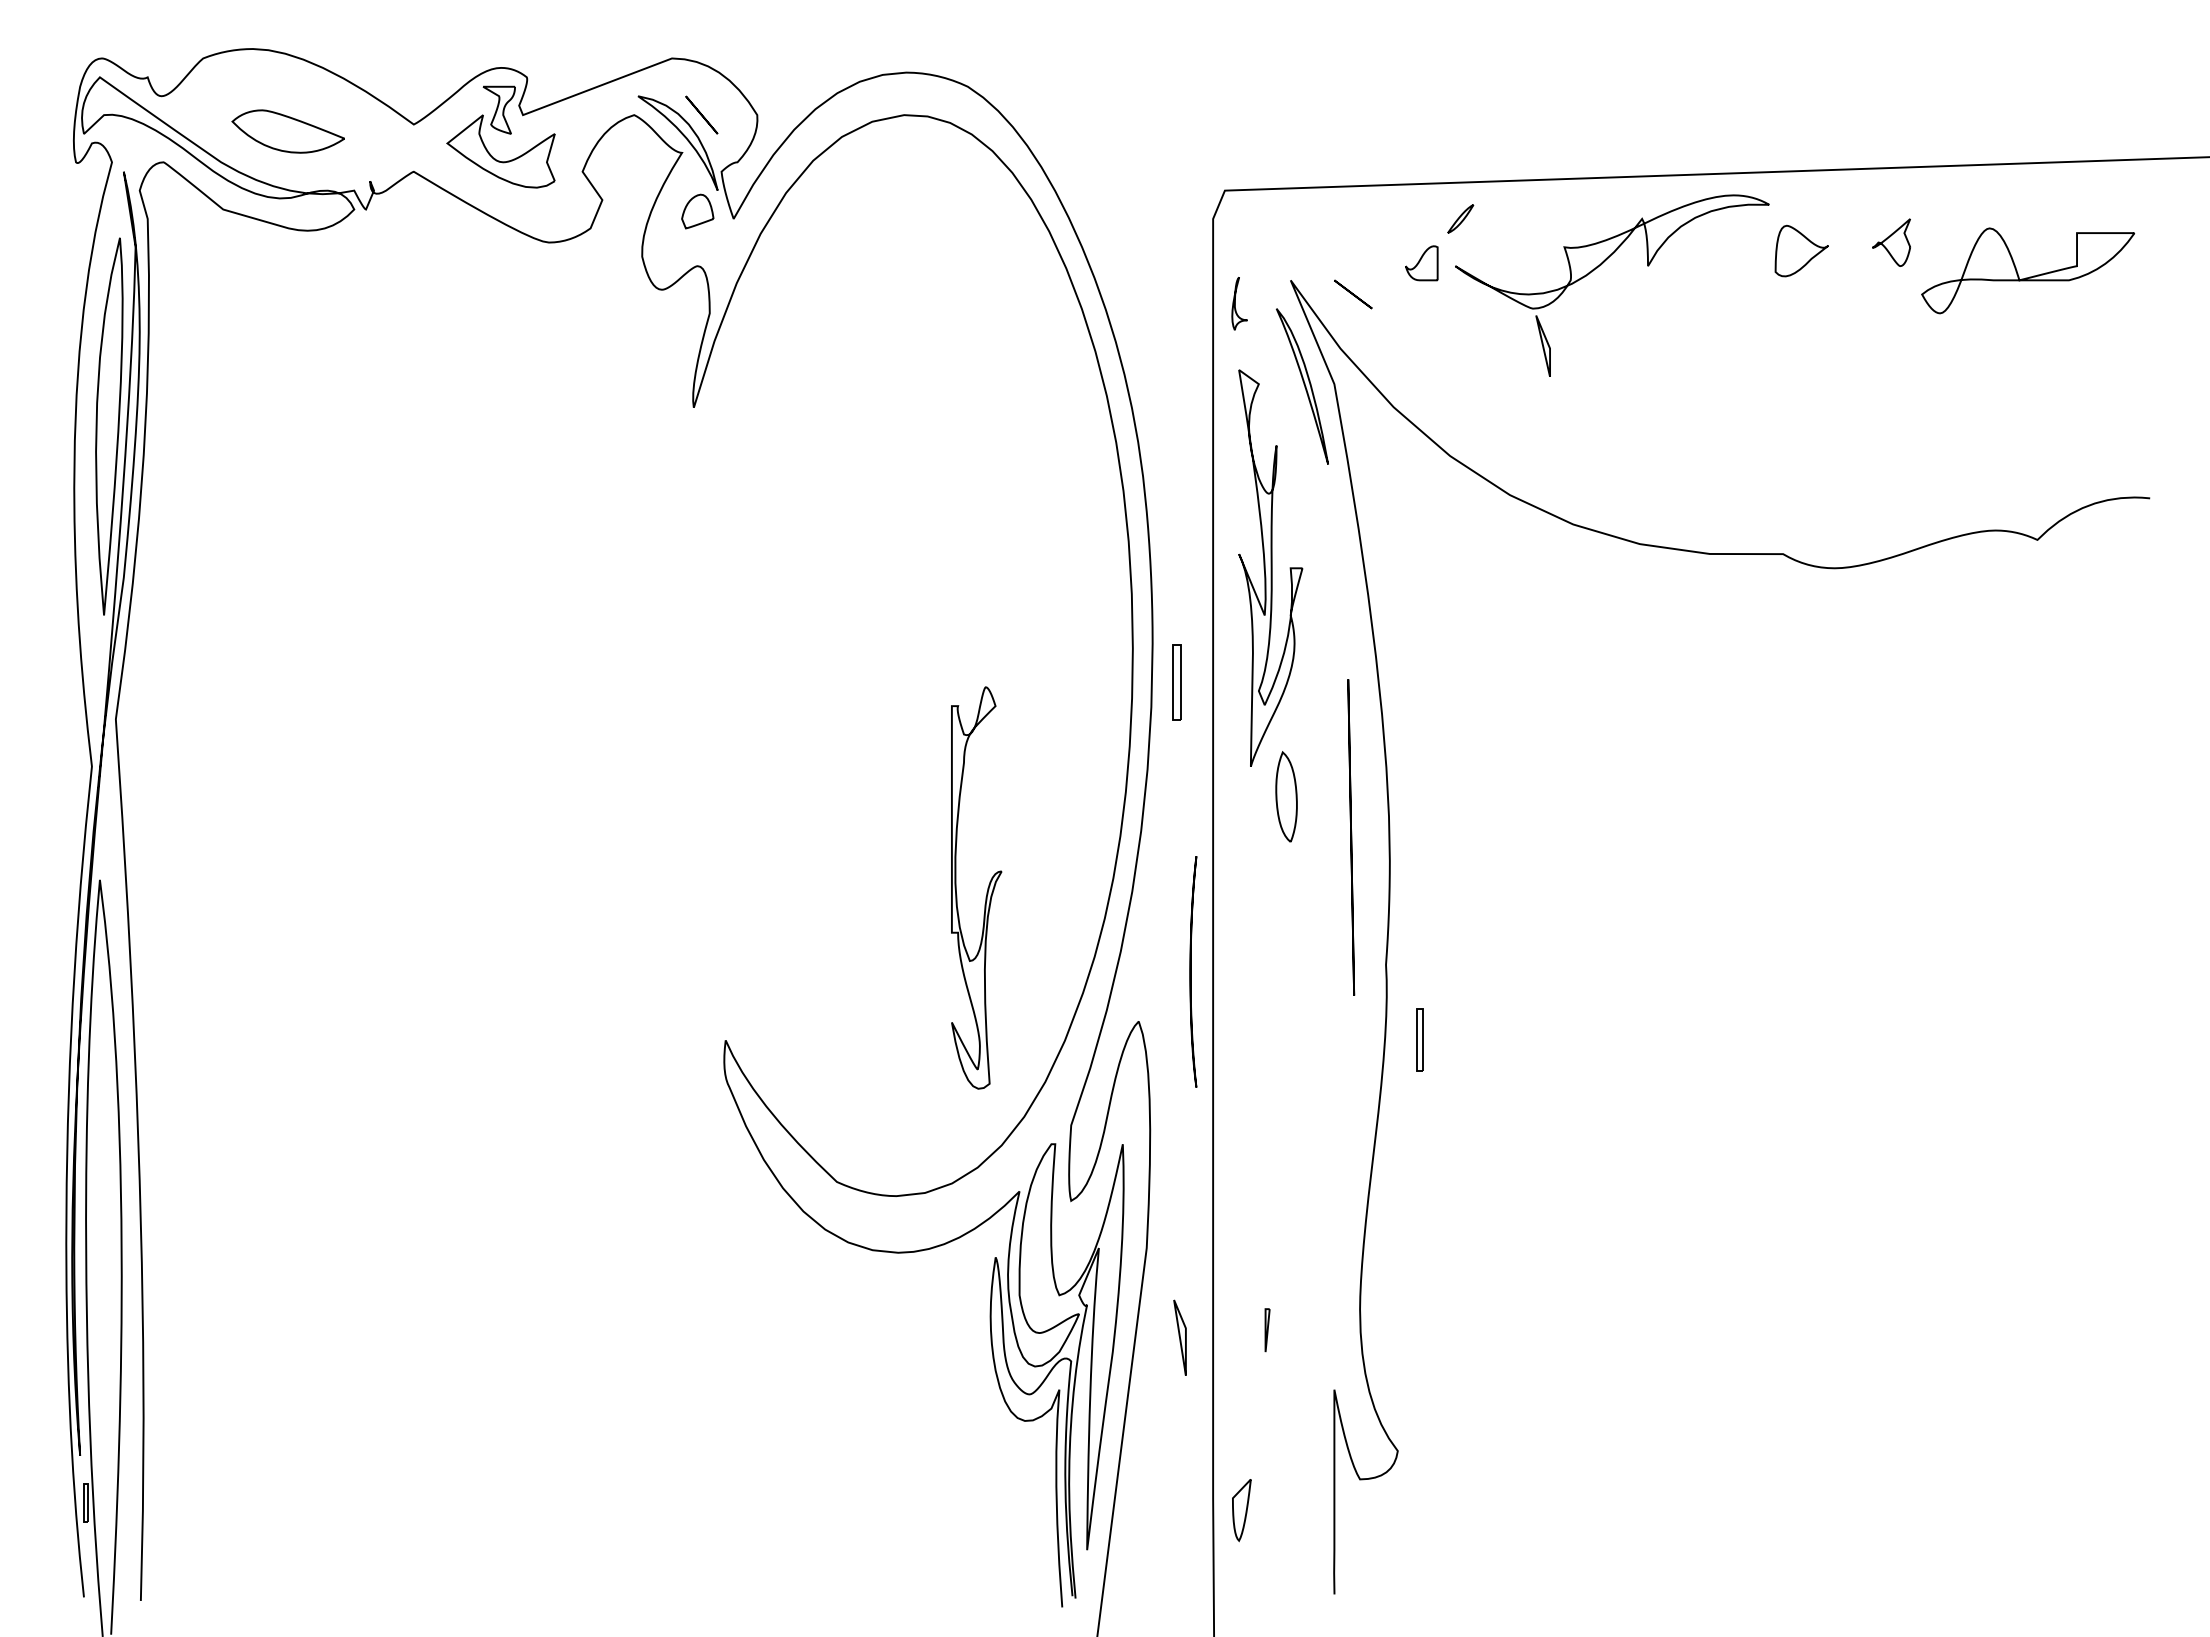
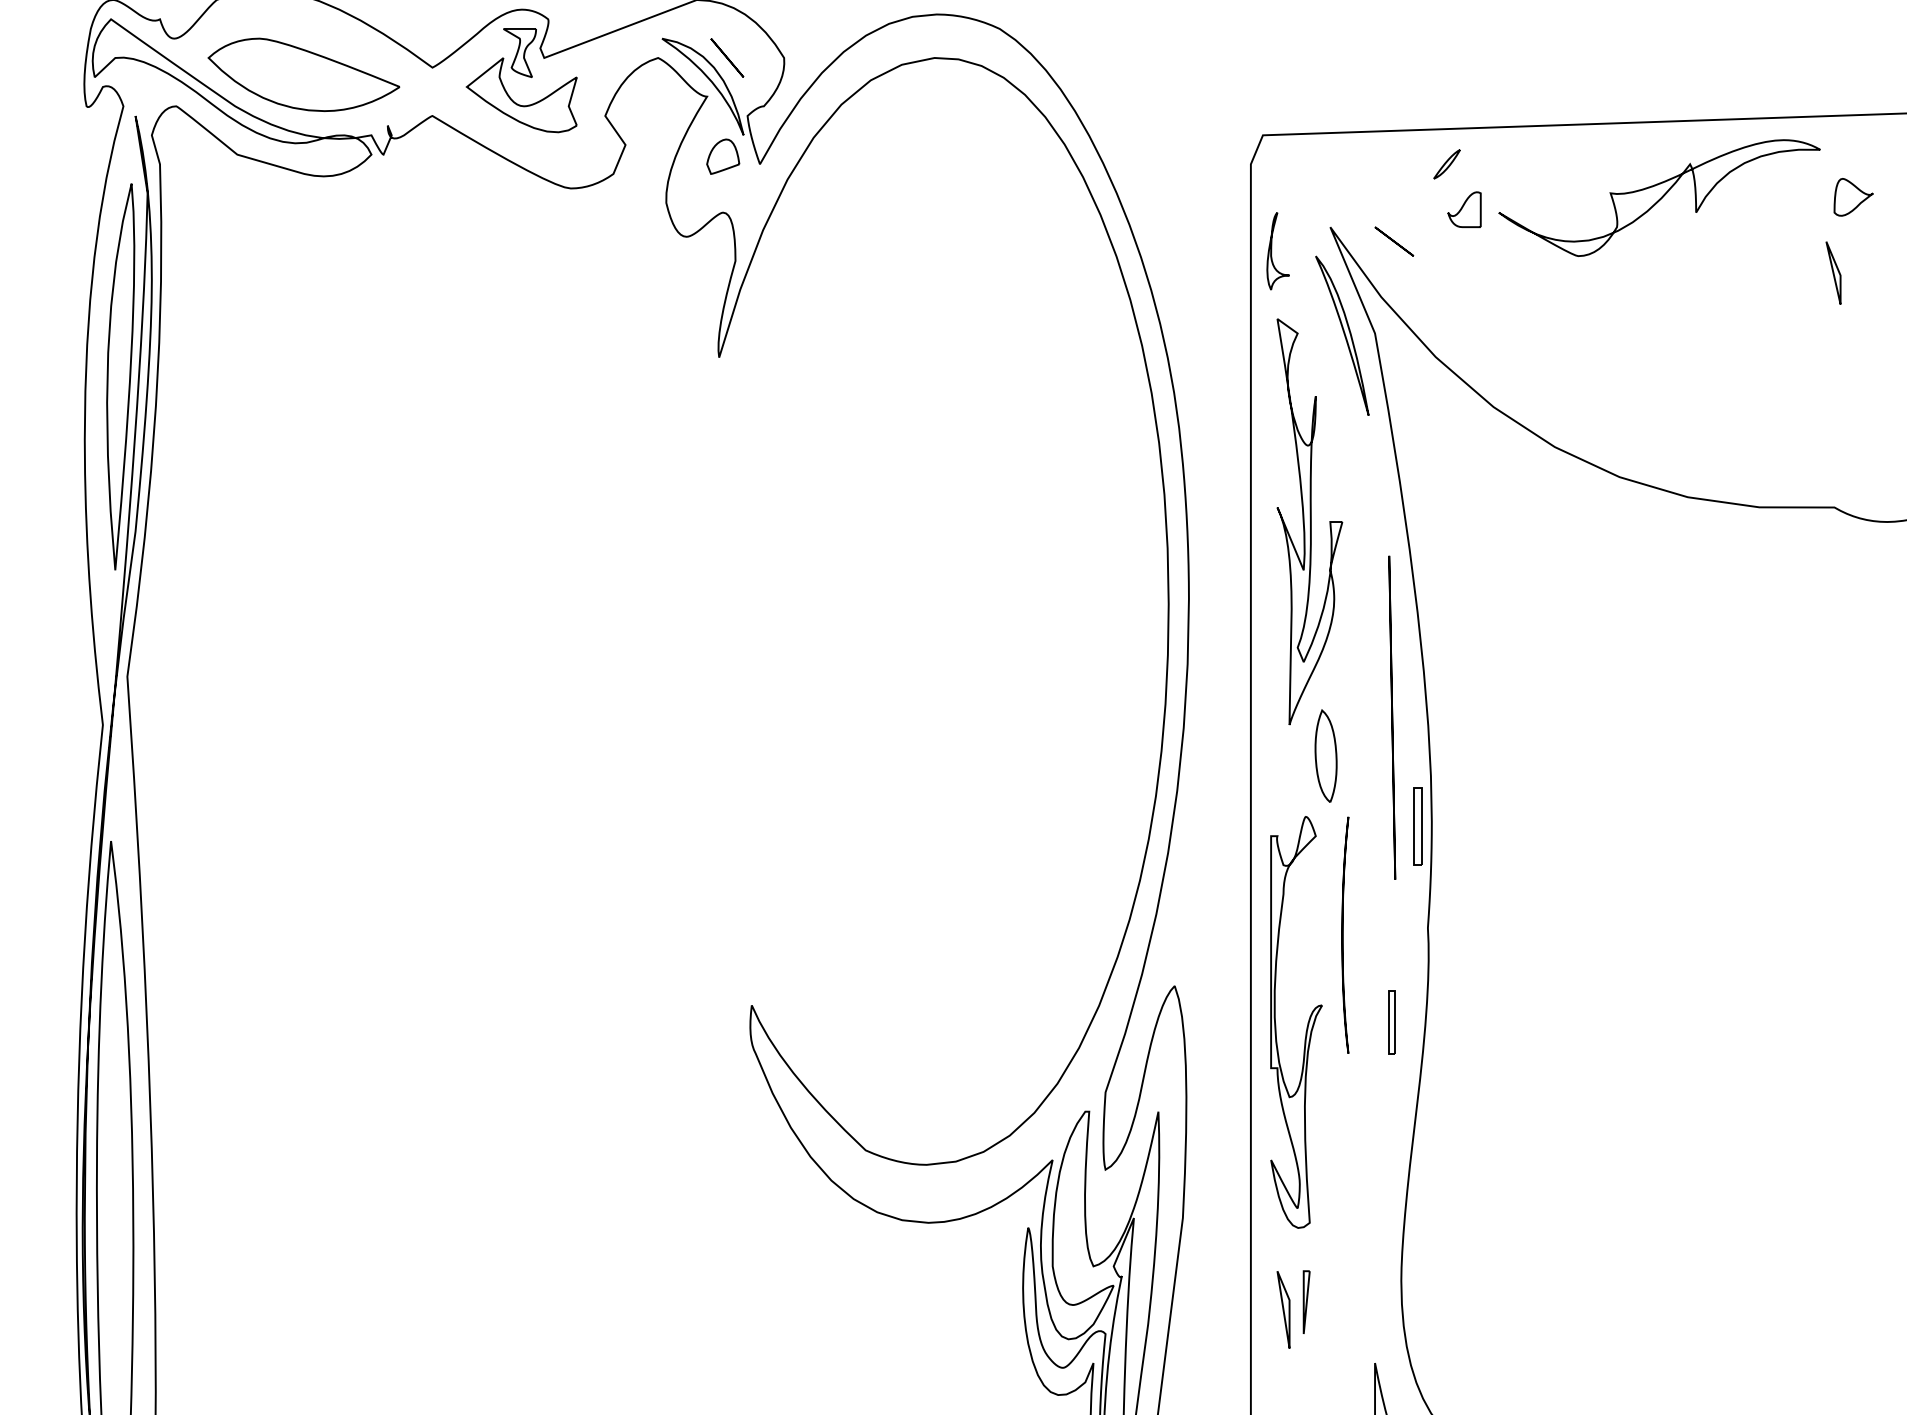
part: (288, 131) -> (304, 74), size x1.67
part: (1460, 218) -> (1446, 163), moved
part: (1801, 251) -> (1853, 197), size x0.71
part: (1239, 303) -> (1277, 250), size x1.43
part: (1542, 345) -> (1832, 272), moved
part: (1176, 682) -> (1417, 826), moved
line: (1351, 837) -> (1392, 717), moved
part: (987, 887) -> (1307, 1021), moved
part: (1193, 971) -> (1345, 934), moved
part: (1419, 1039) -> (1391, 1021), moved
part: (1267, 1330) -> (1306, 1302), size x1.43
part: (1179, 1337) -> (1283, 1309), moved

